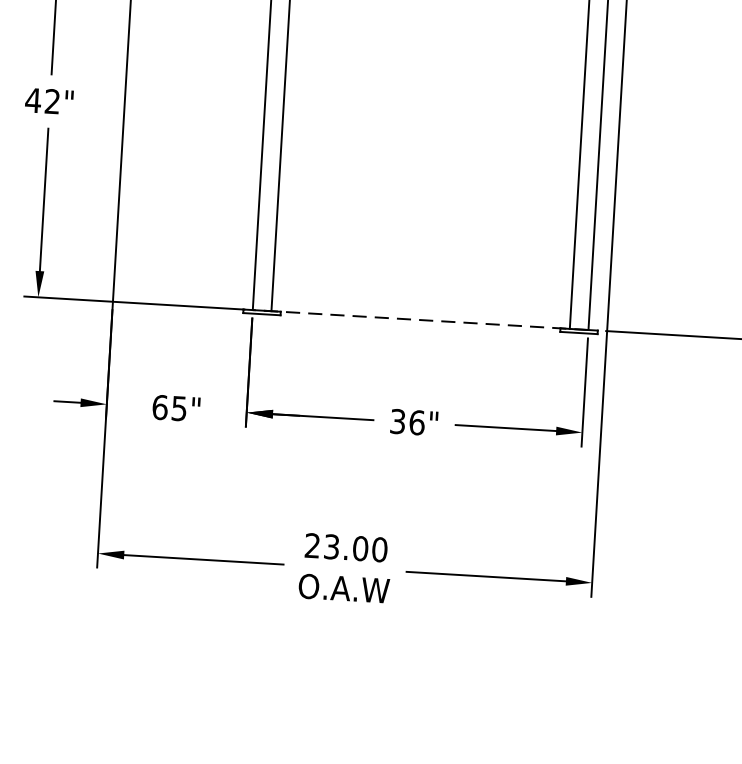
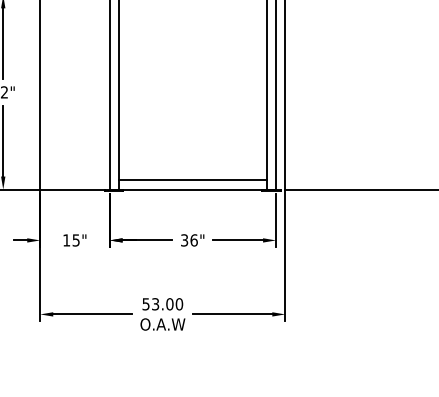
line: (421, 301) -> (192, 180), added
line: (419, 319) -> (192, 189), dashed -> solid
text: (159, 407) -> (66, 240), 65" -> 15"
text: (311, 546) -> (145, 304), 23.00 -> 53.00

